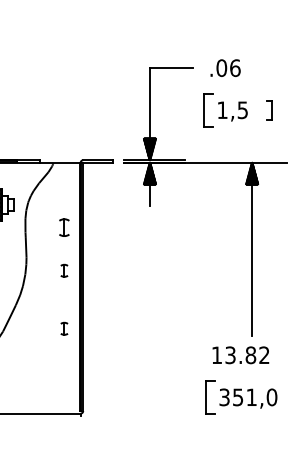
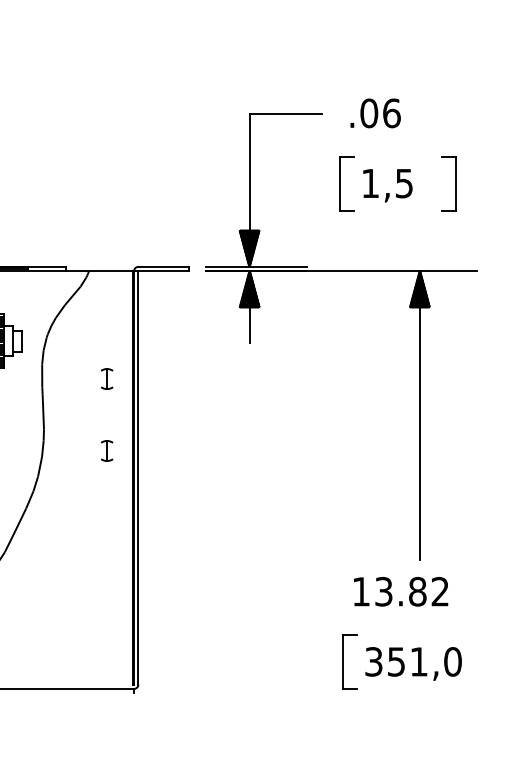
part: (269, 110) -> (448, 183), size x1.67
part: (64, 227) -> (107, 378), size x0.71
part: (64, 328) -> (107, 547), removed

